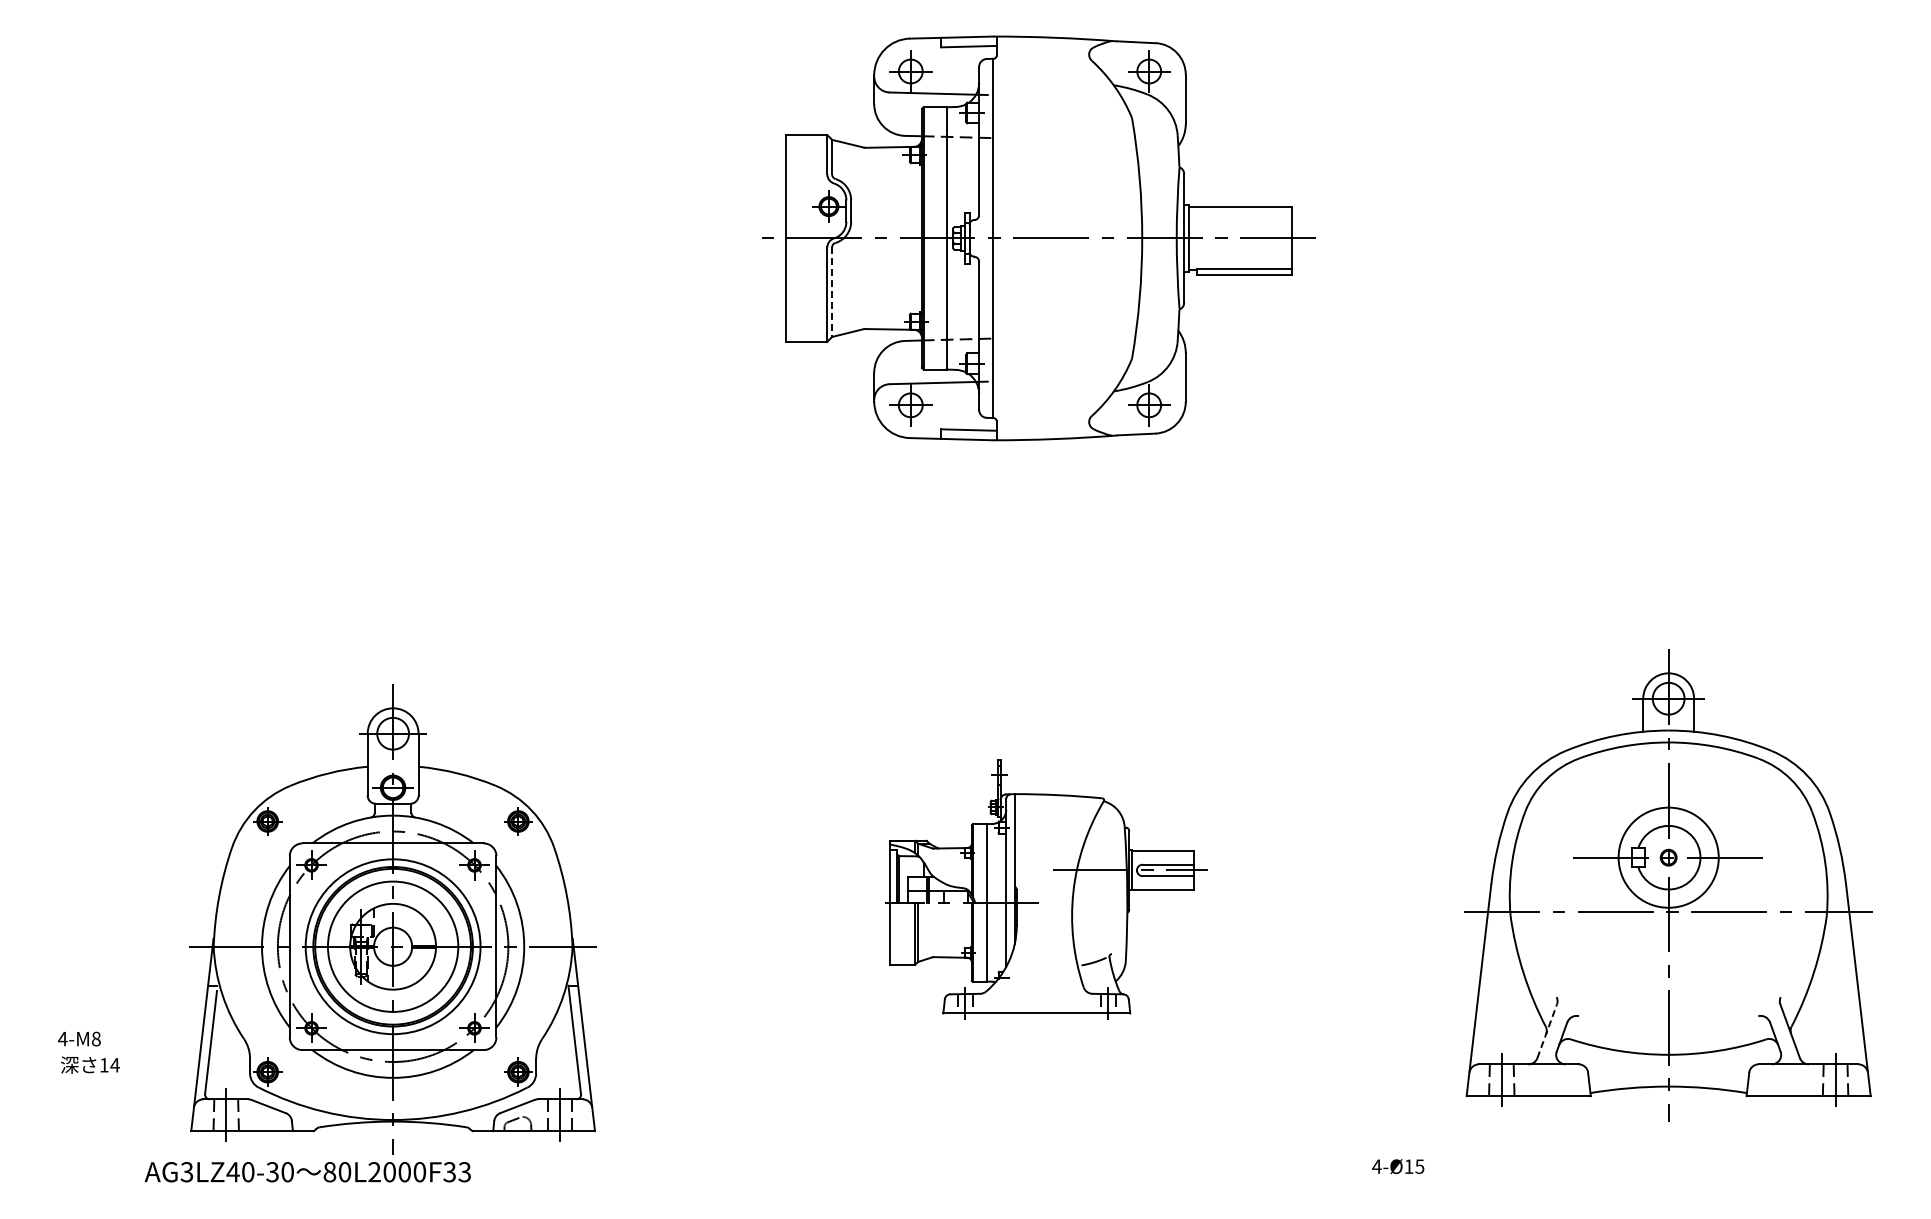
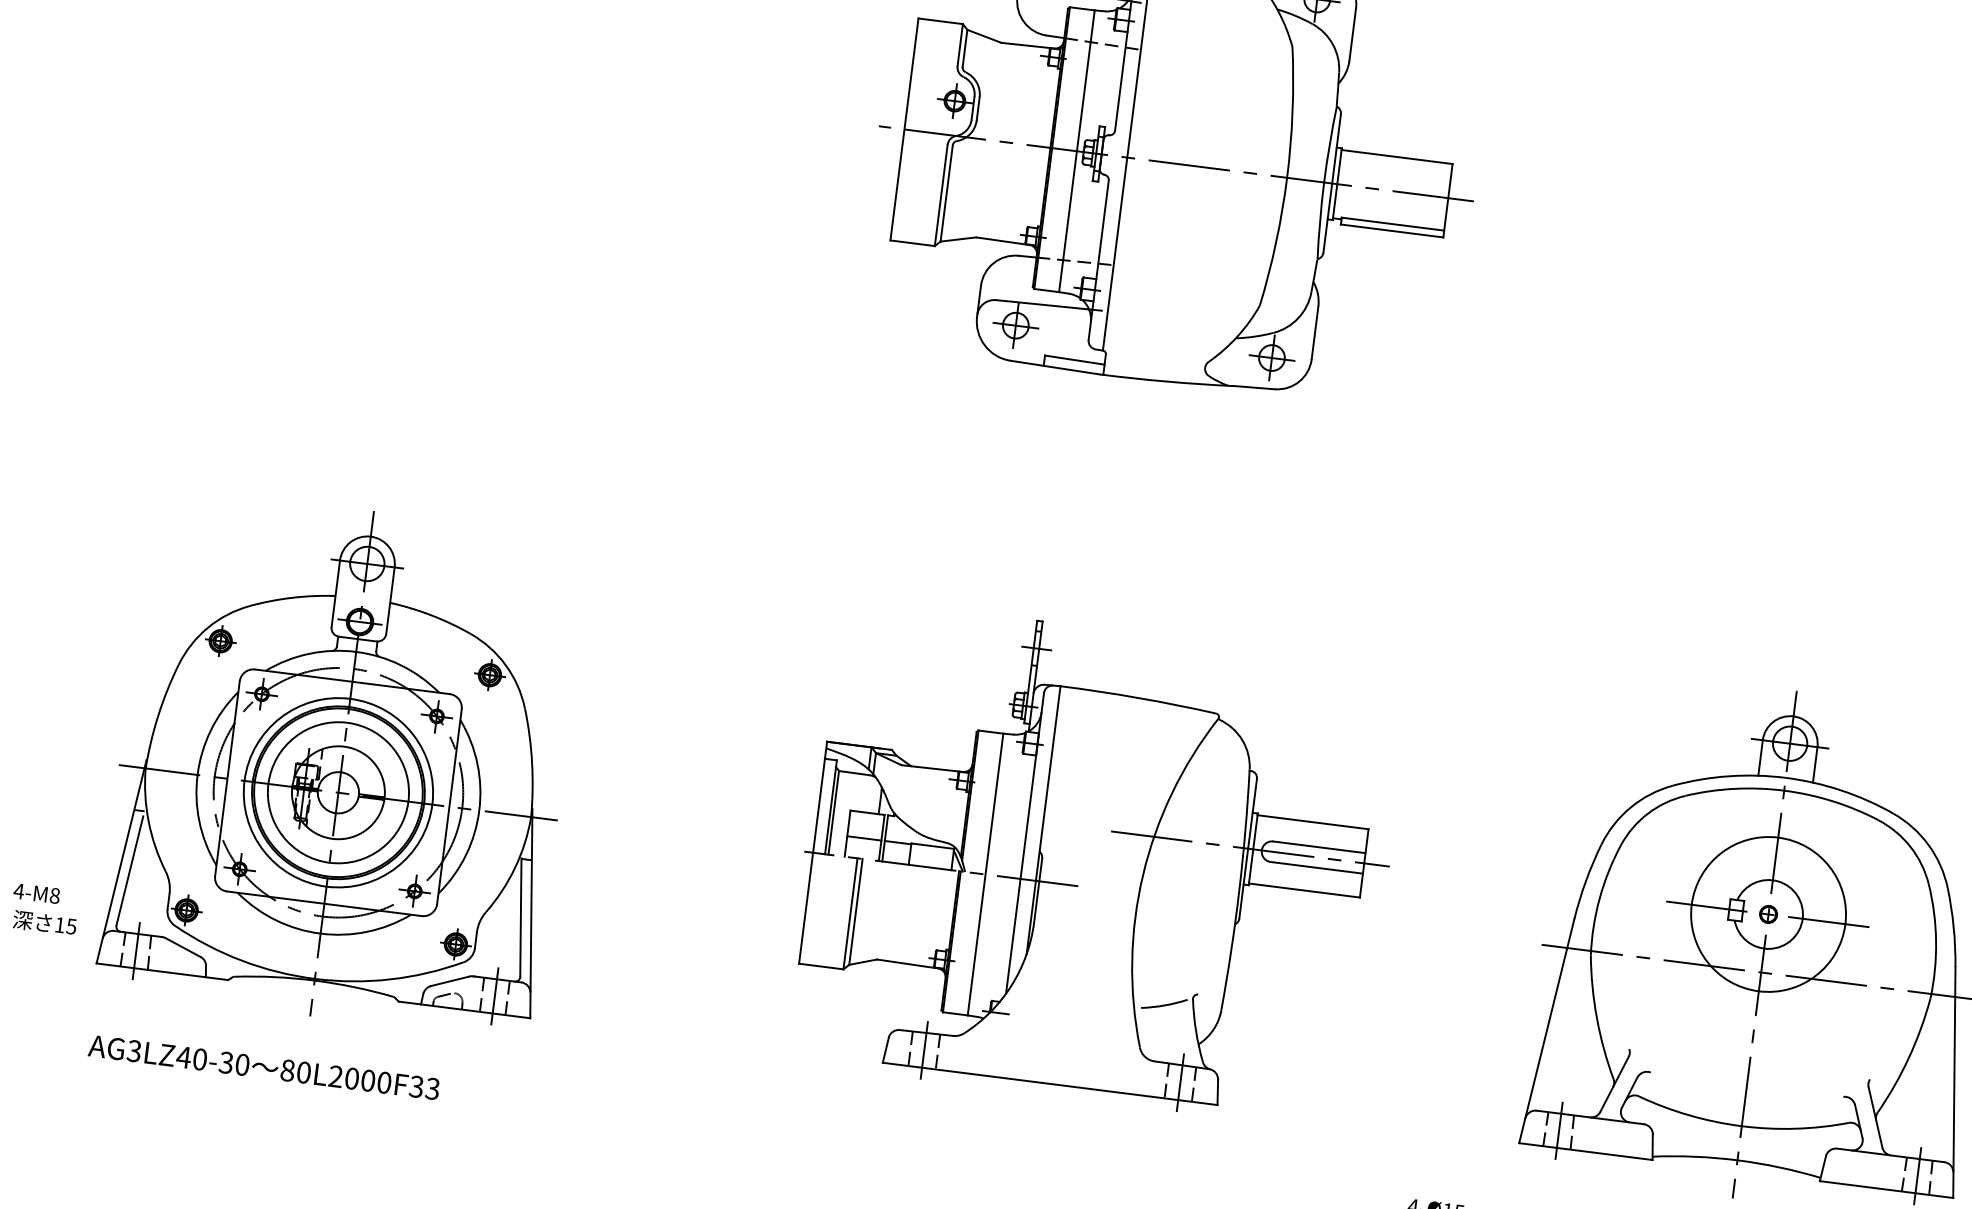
line: (832, 292) -> (947, 193), dashed -> solid
circle: (1668, 857) -> (1768, 914), size x1.43
part: (1046, 889) -> (1095, 864), size x1.67
part: (392, 919) -> (341, 763), moved
line: (1547, 1031) -> (1614, 1084), dashed -> solid
text: (114, 1065) -> (70, 926), 14 -> 15

